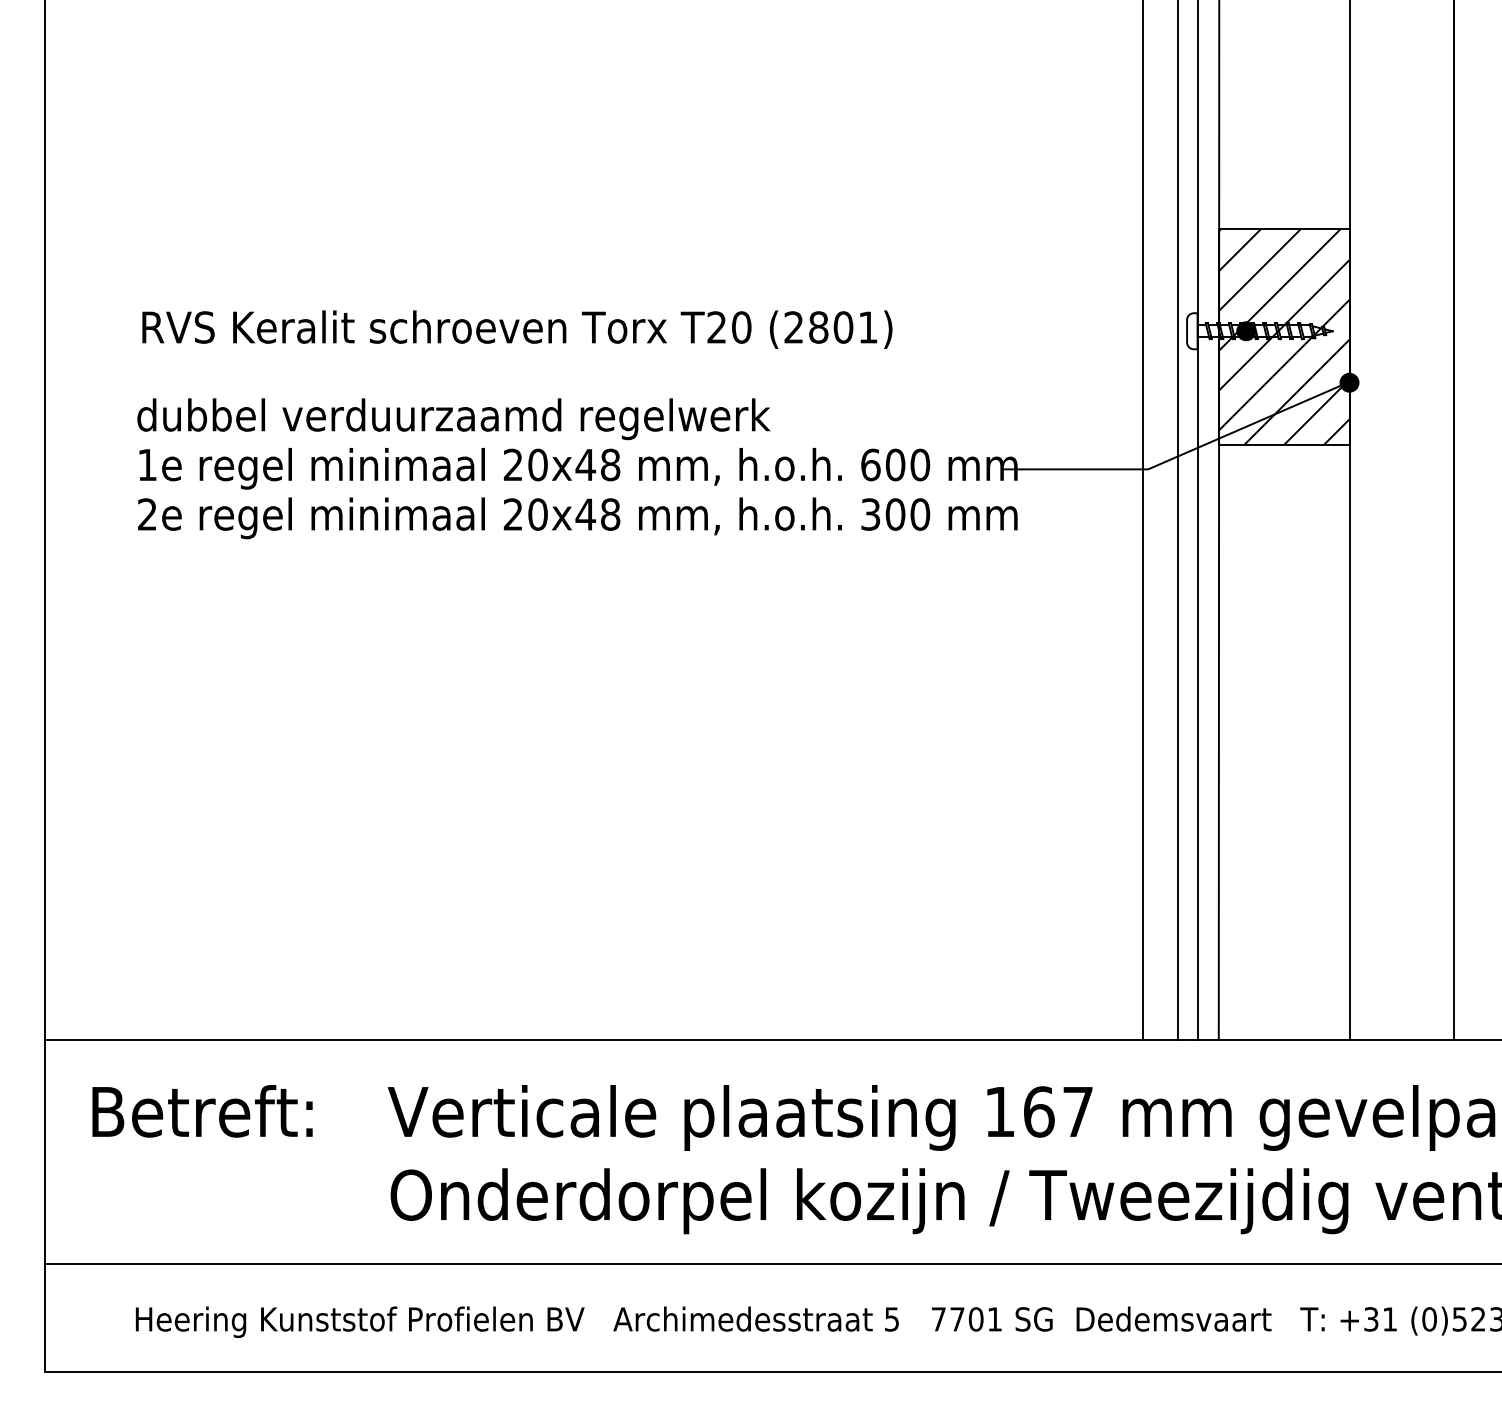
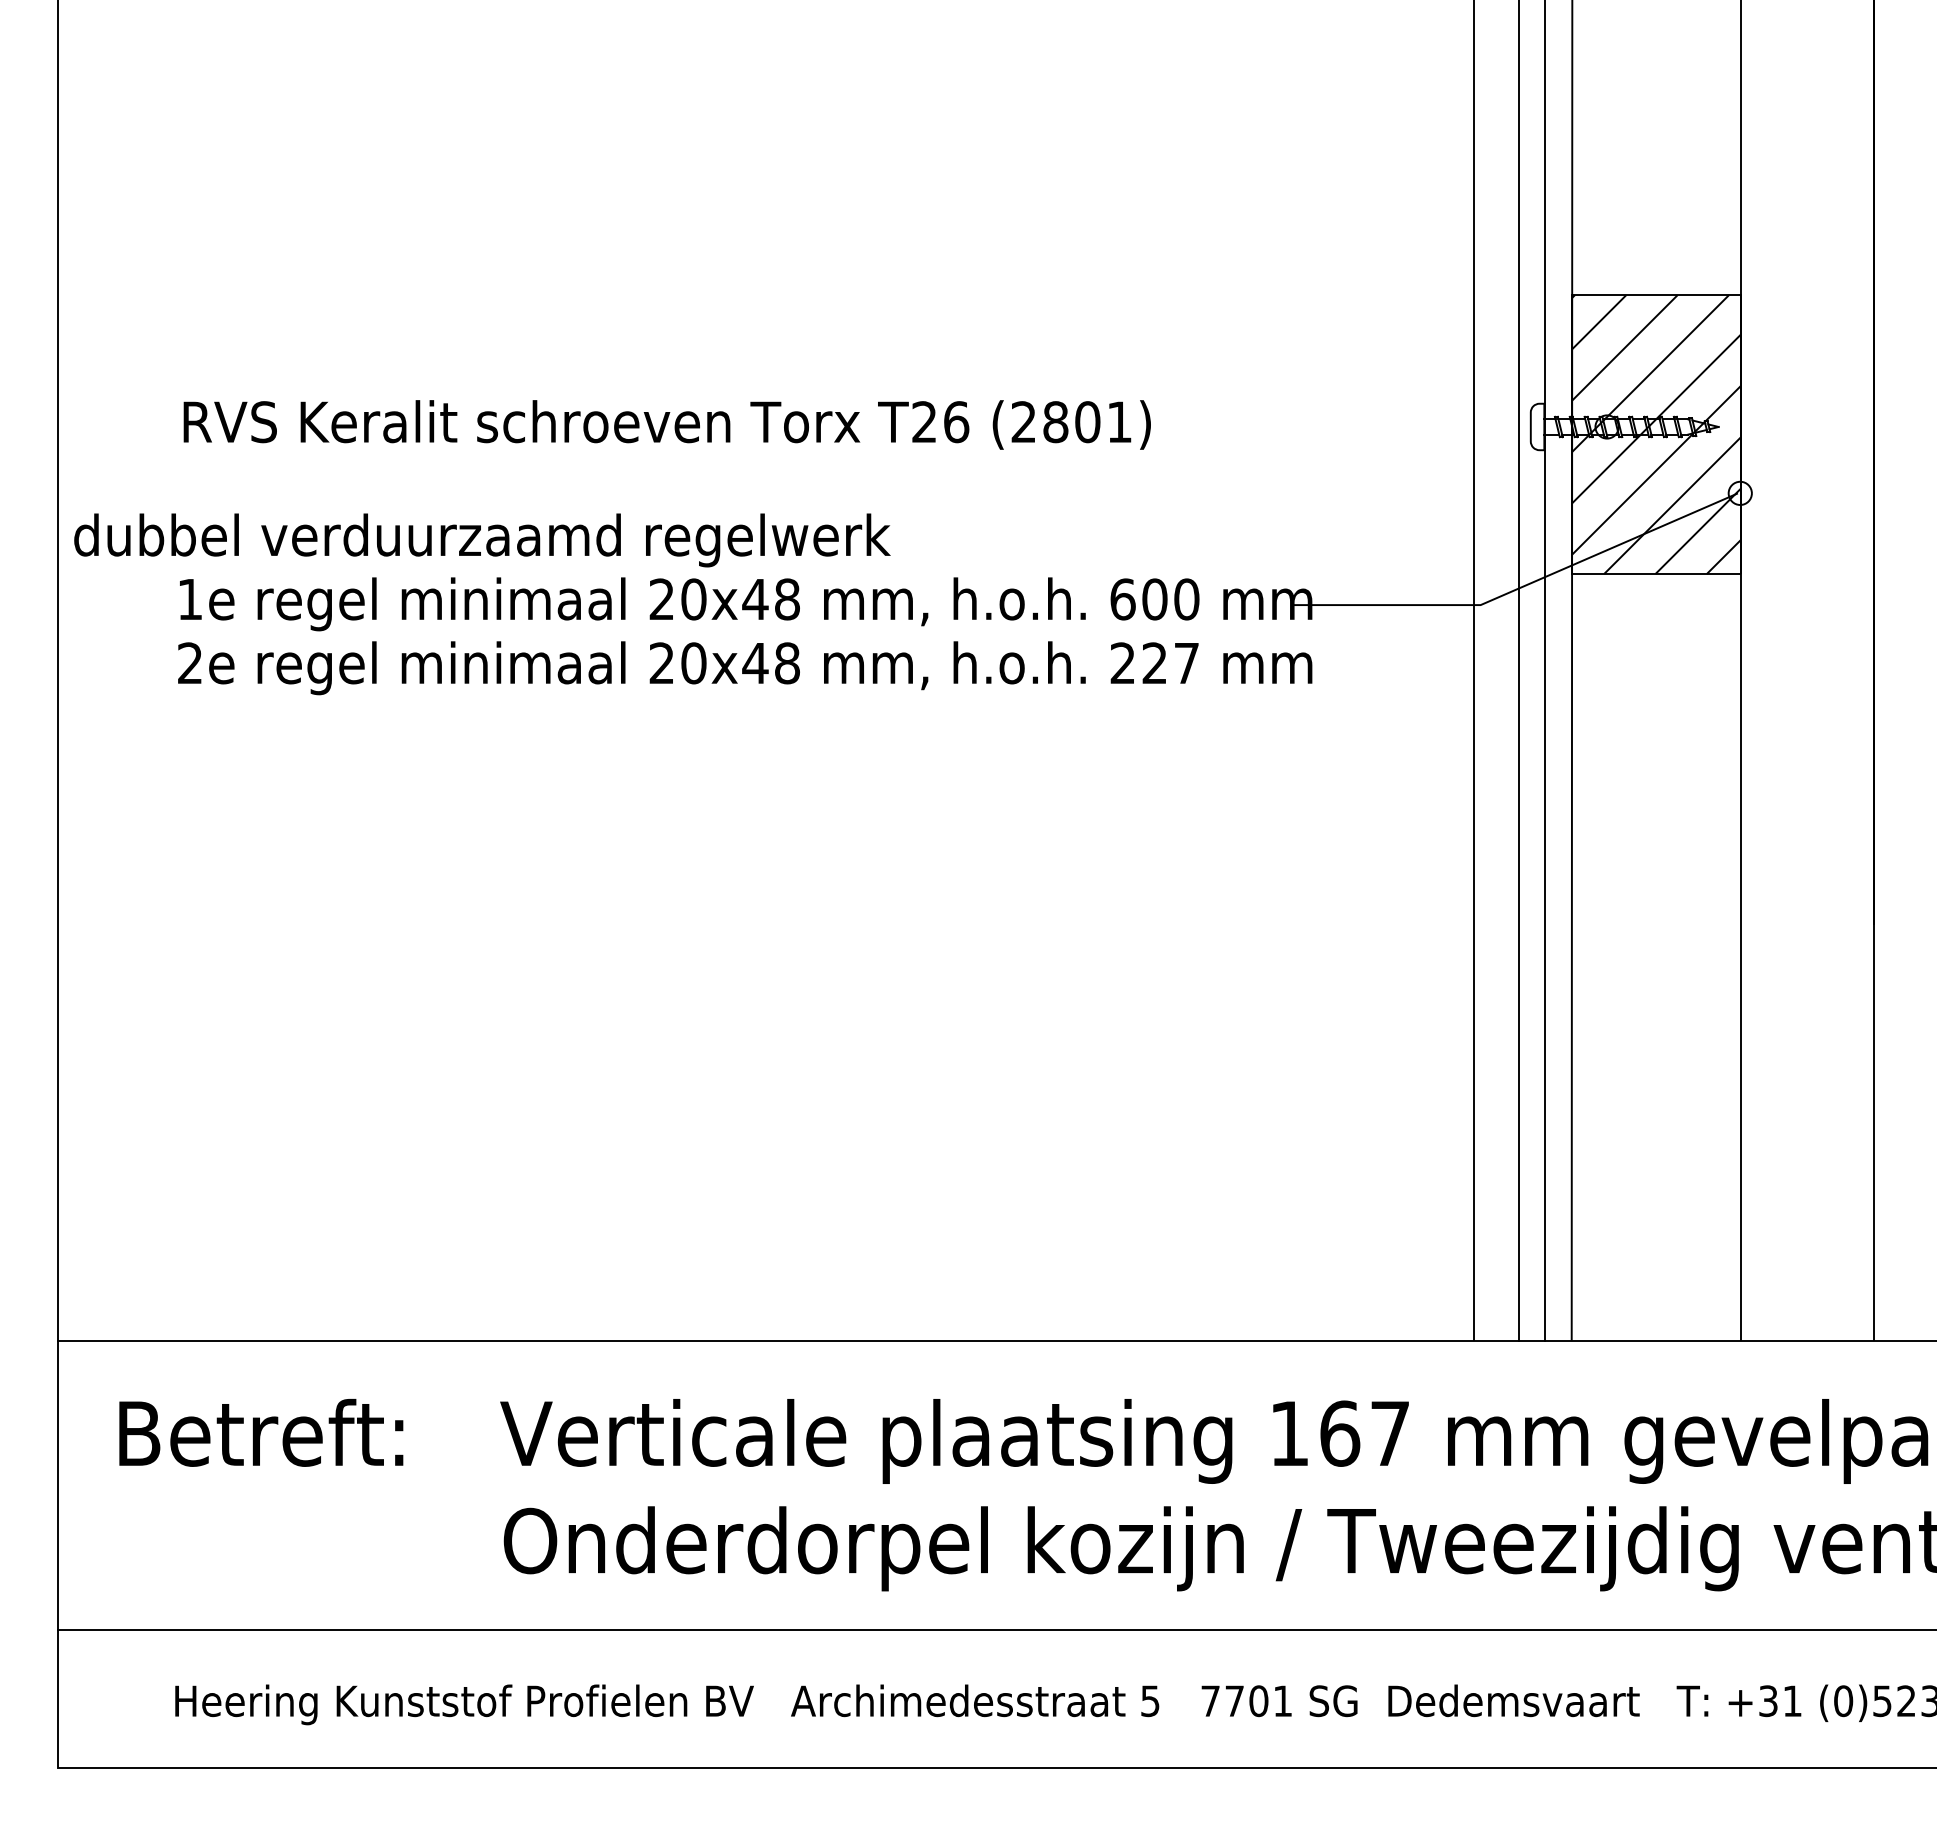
text: (741, 327) -> (956, 422), T20 -> T26
fill: (1245, 330) -> (1606, 426), removed
fill: (1348, 382) -> (1739, 493), removed
text: (453, 419) -> (482, 540), moved
text: (895, 514) -> (1154, 663), 300 -> 227

